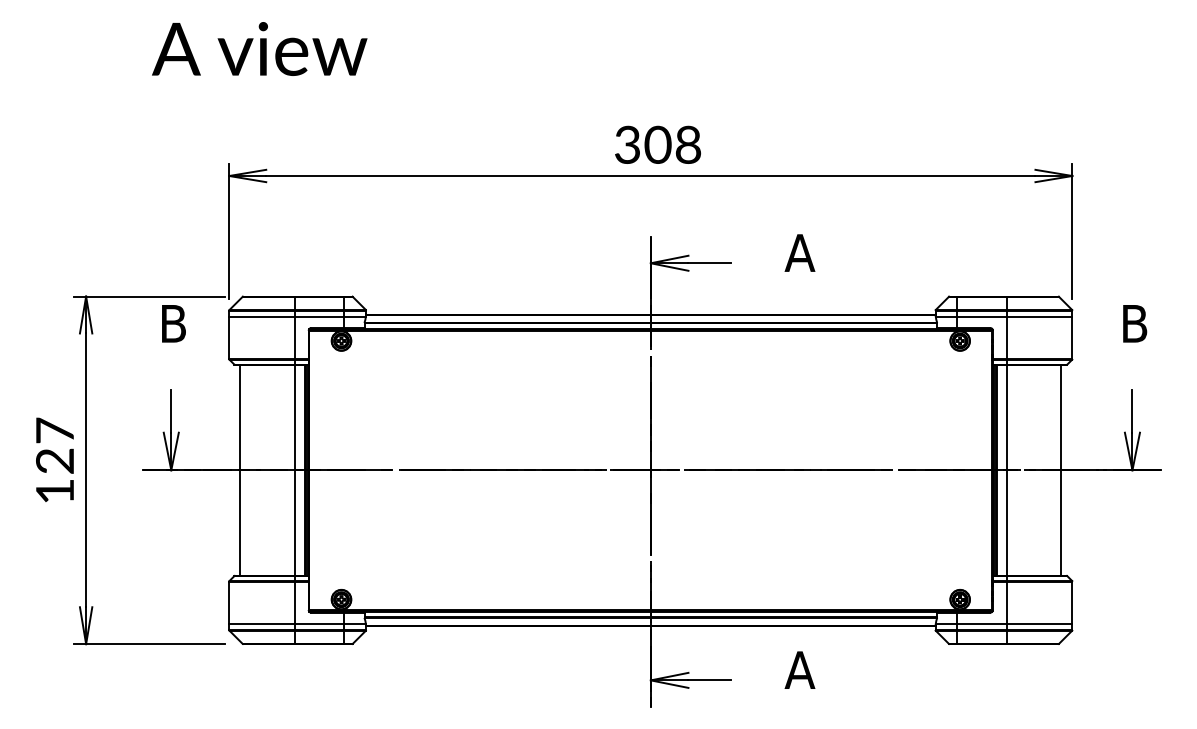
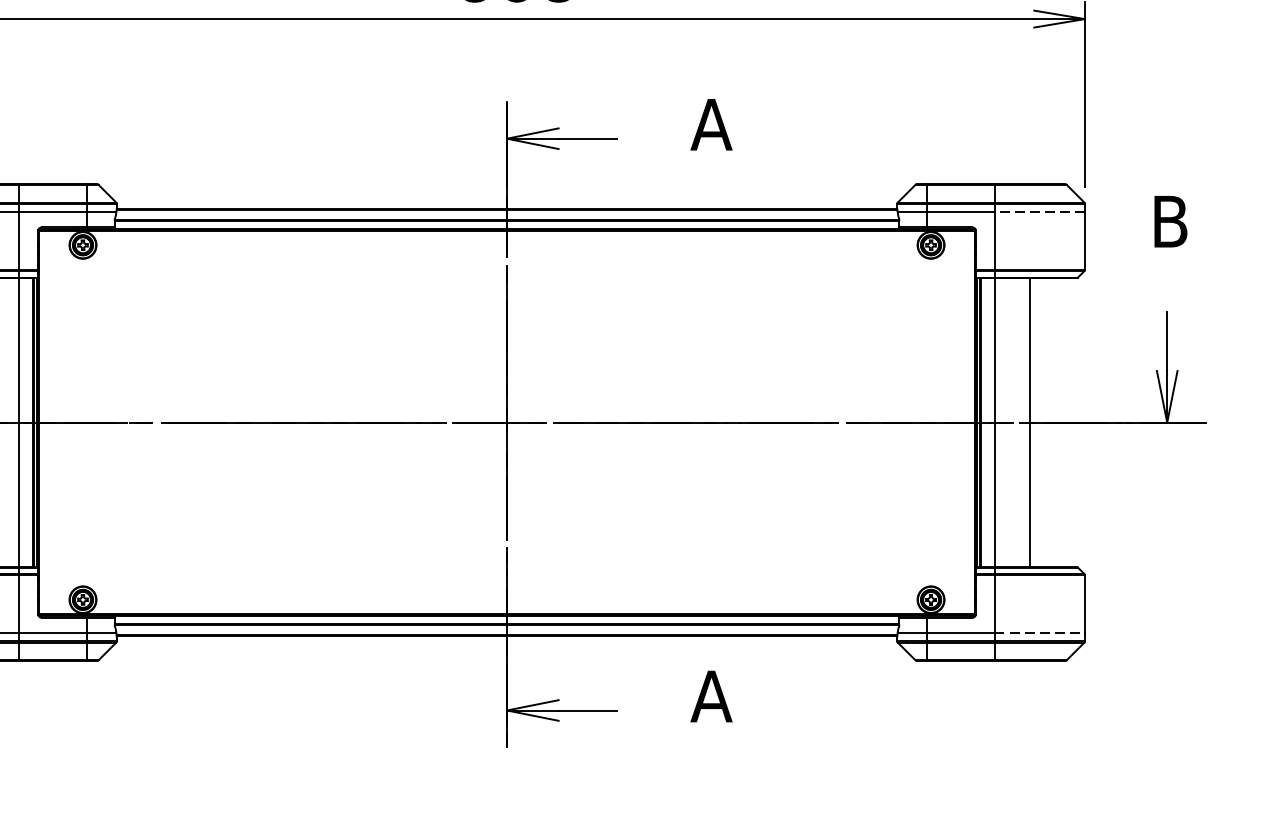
line: (1039, 317) -> (1039, 213), solid -> dashed
line: (1061, 469) -> (1030, 421), moved
line: (1039, 623) -> (1039, 632), solid -> dashed

